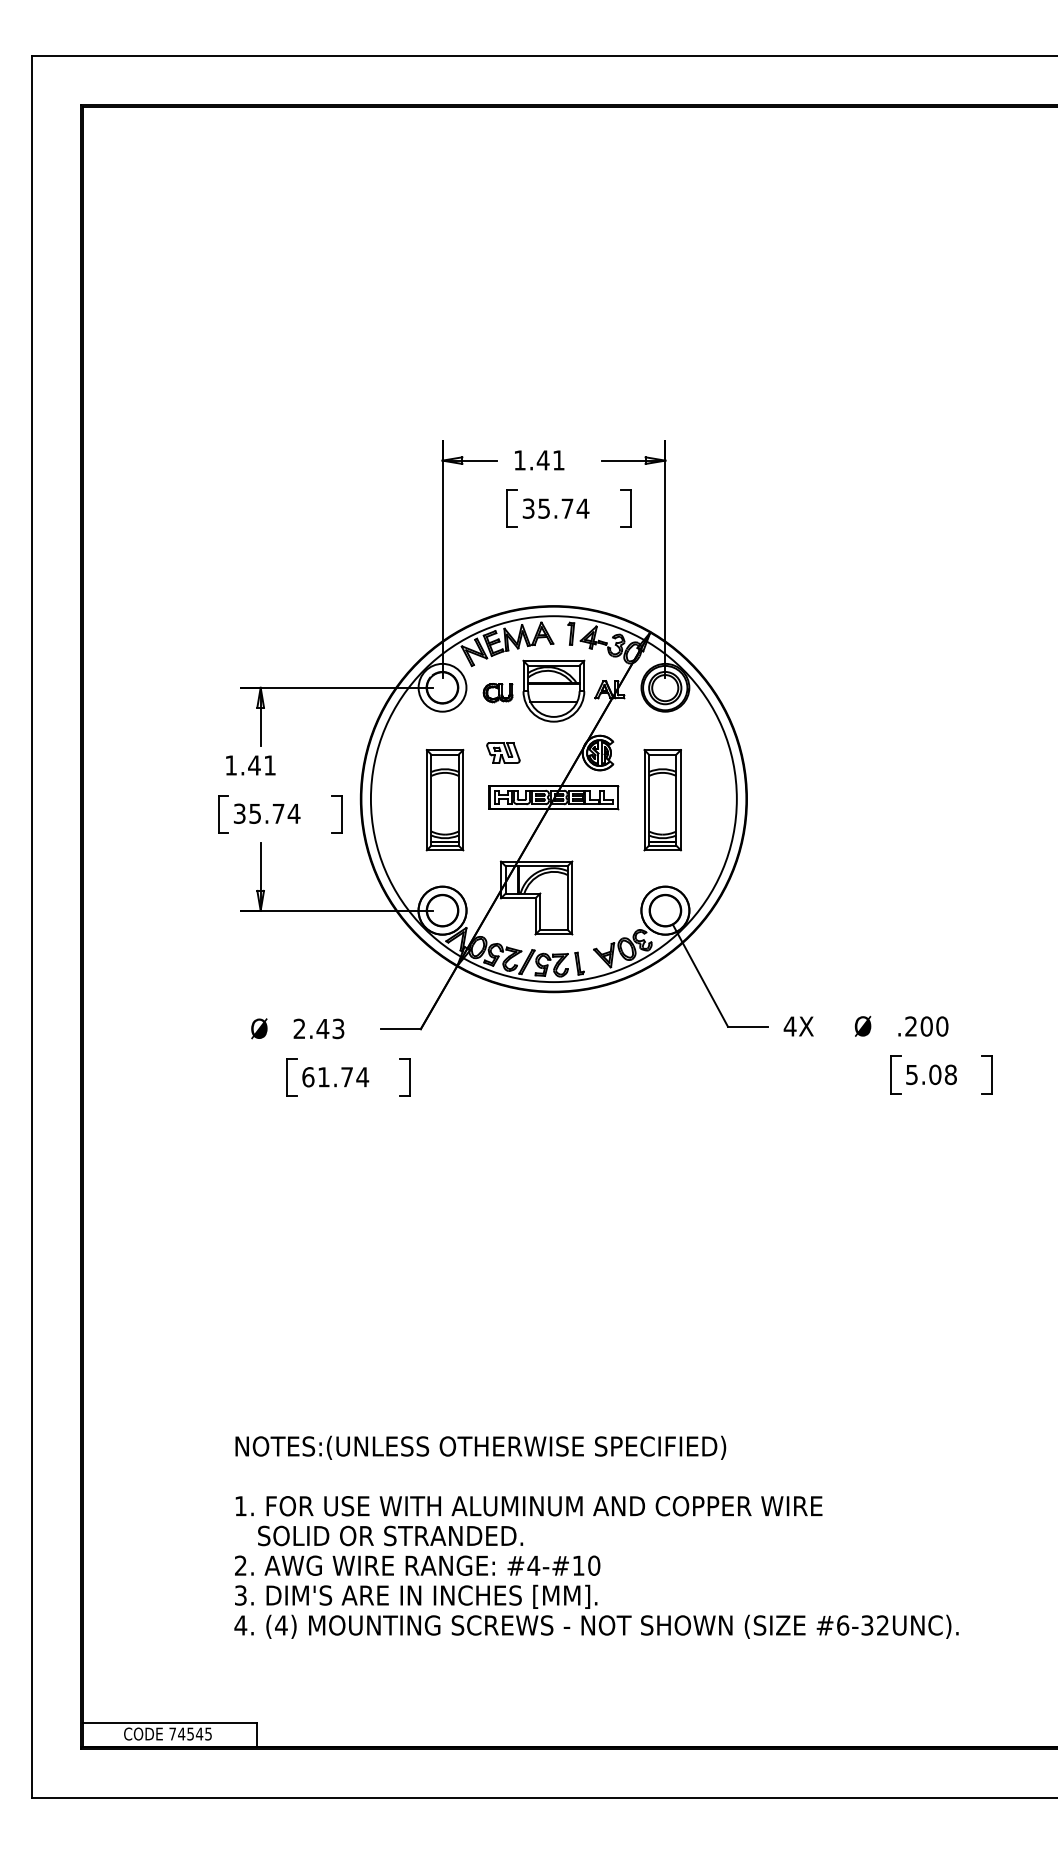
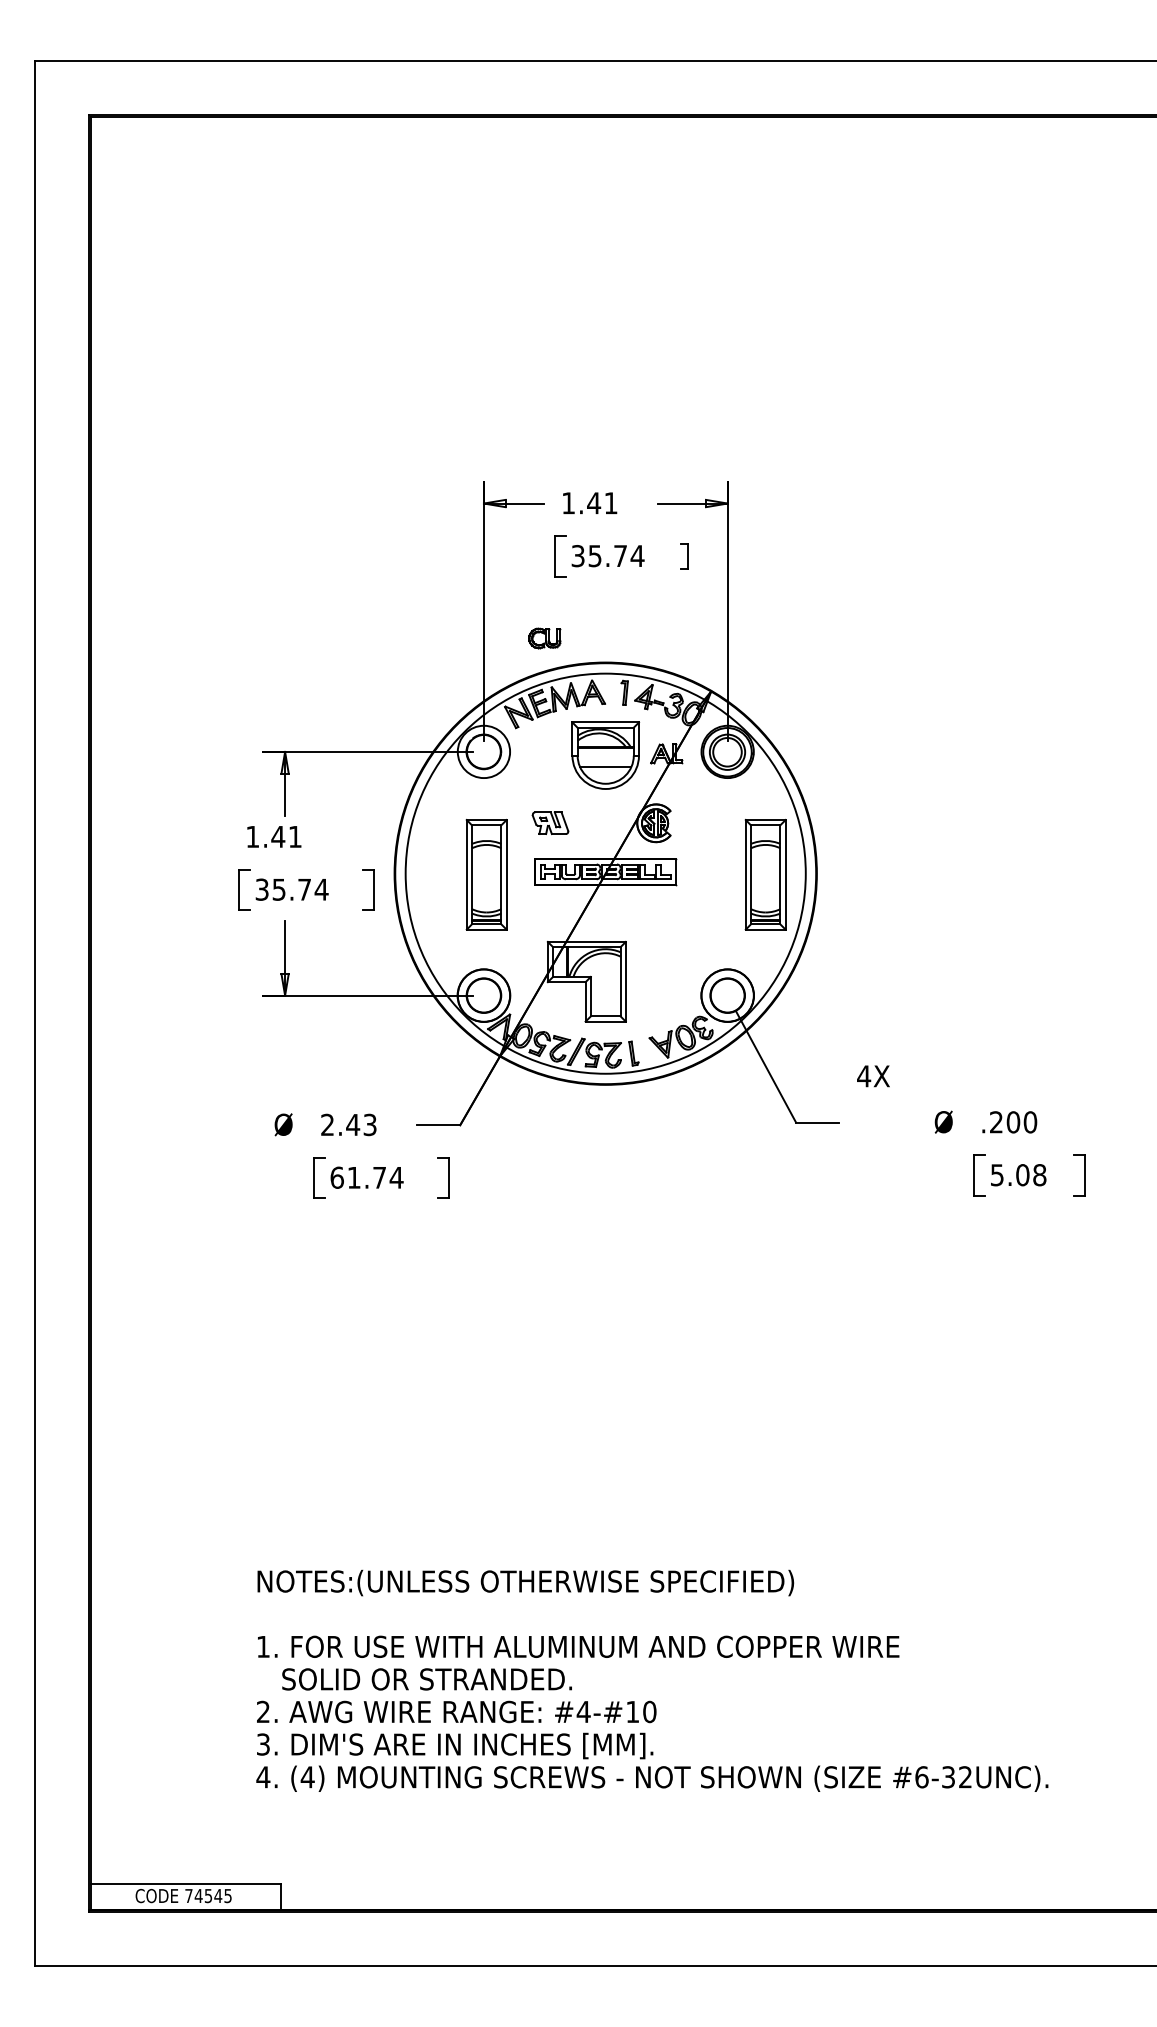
part: (625, 509) -> (684, 556), size x0.6
part: (497, 692) -> (544, 638), moved
part: (662, 799) -> (765, 874), moved
text: (798, 1026) -> (873, 1076), moved

